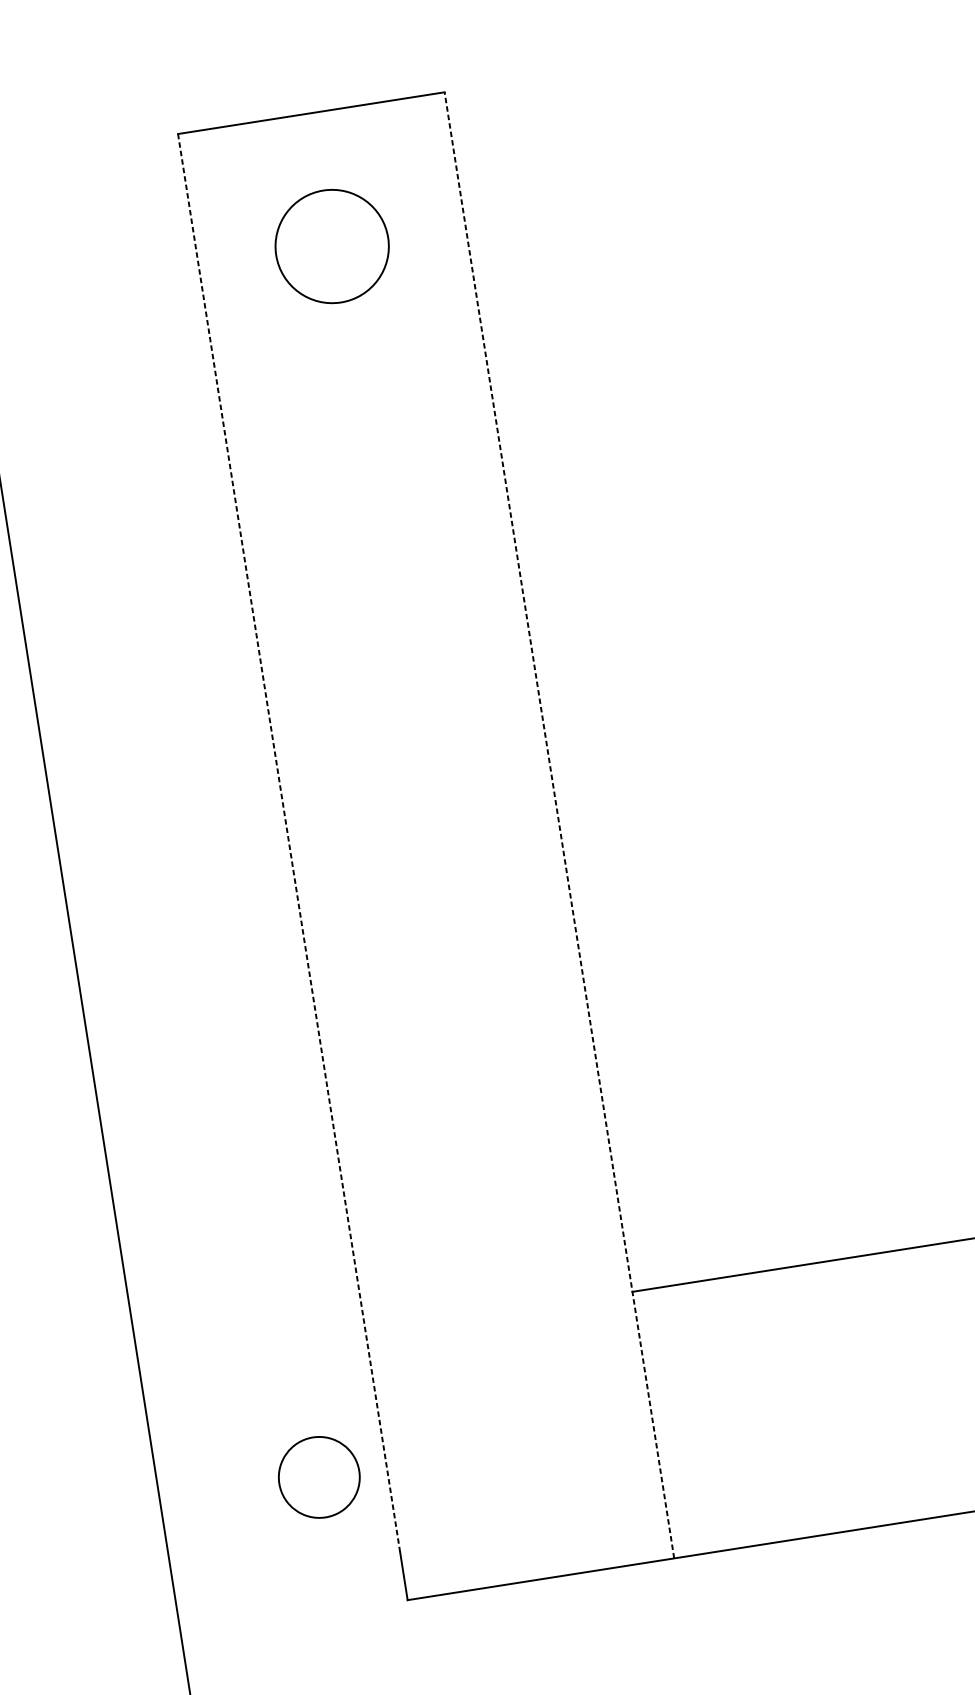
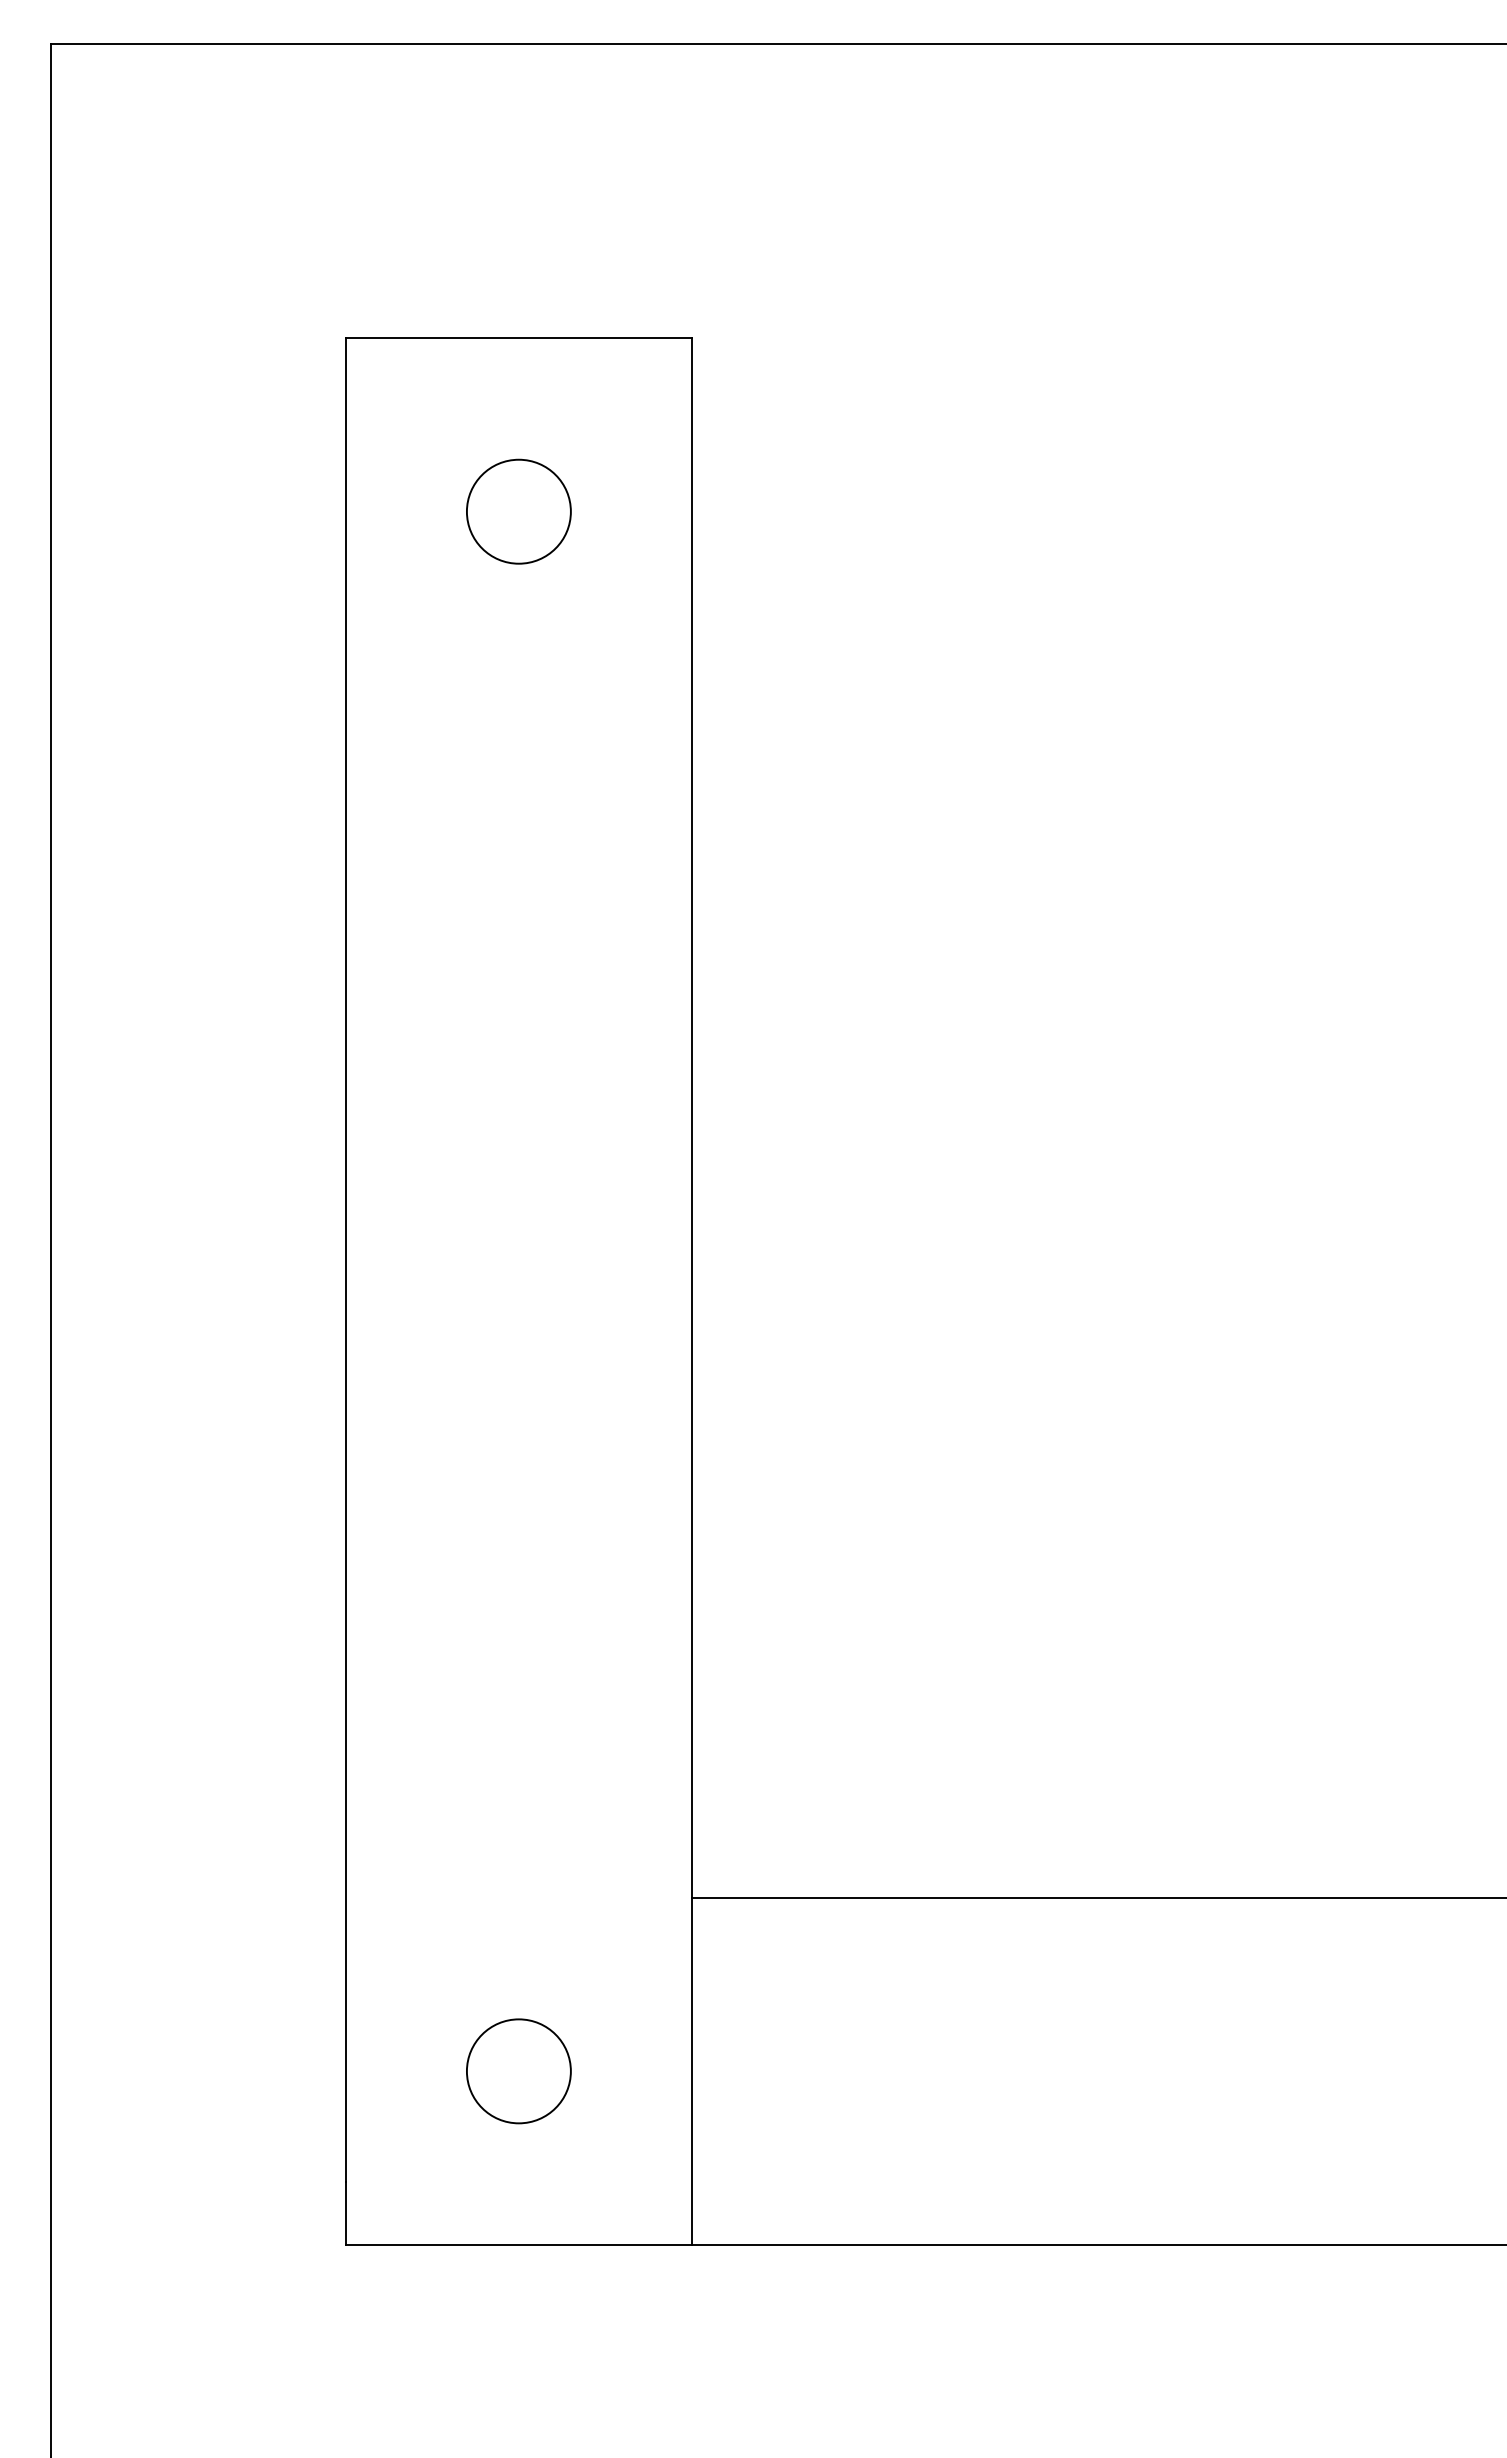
circle: (331, 246) -> (518, 511), size x0.71
line: (559, 825) -> (692, 1291), dashed -> solid
line: (289, 843) -> (345, 1260), dashed -> solid
circle: (319, 1477) -> (518, 2071), moved

